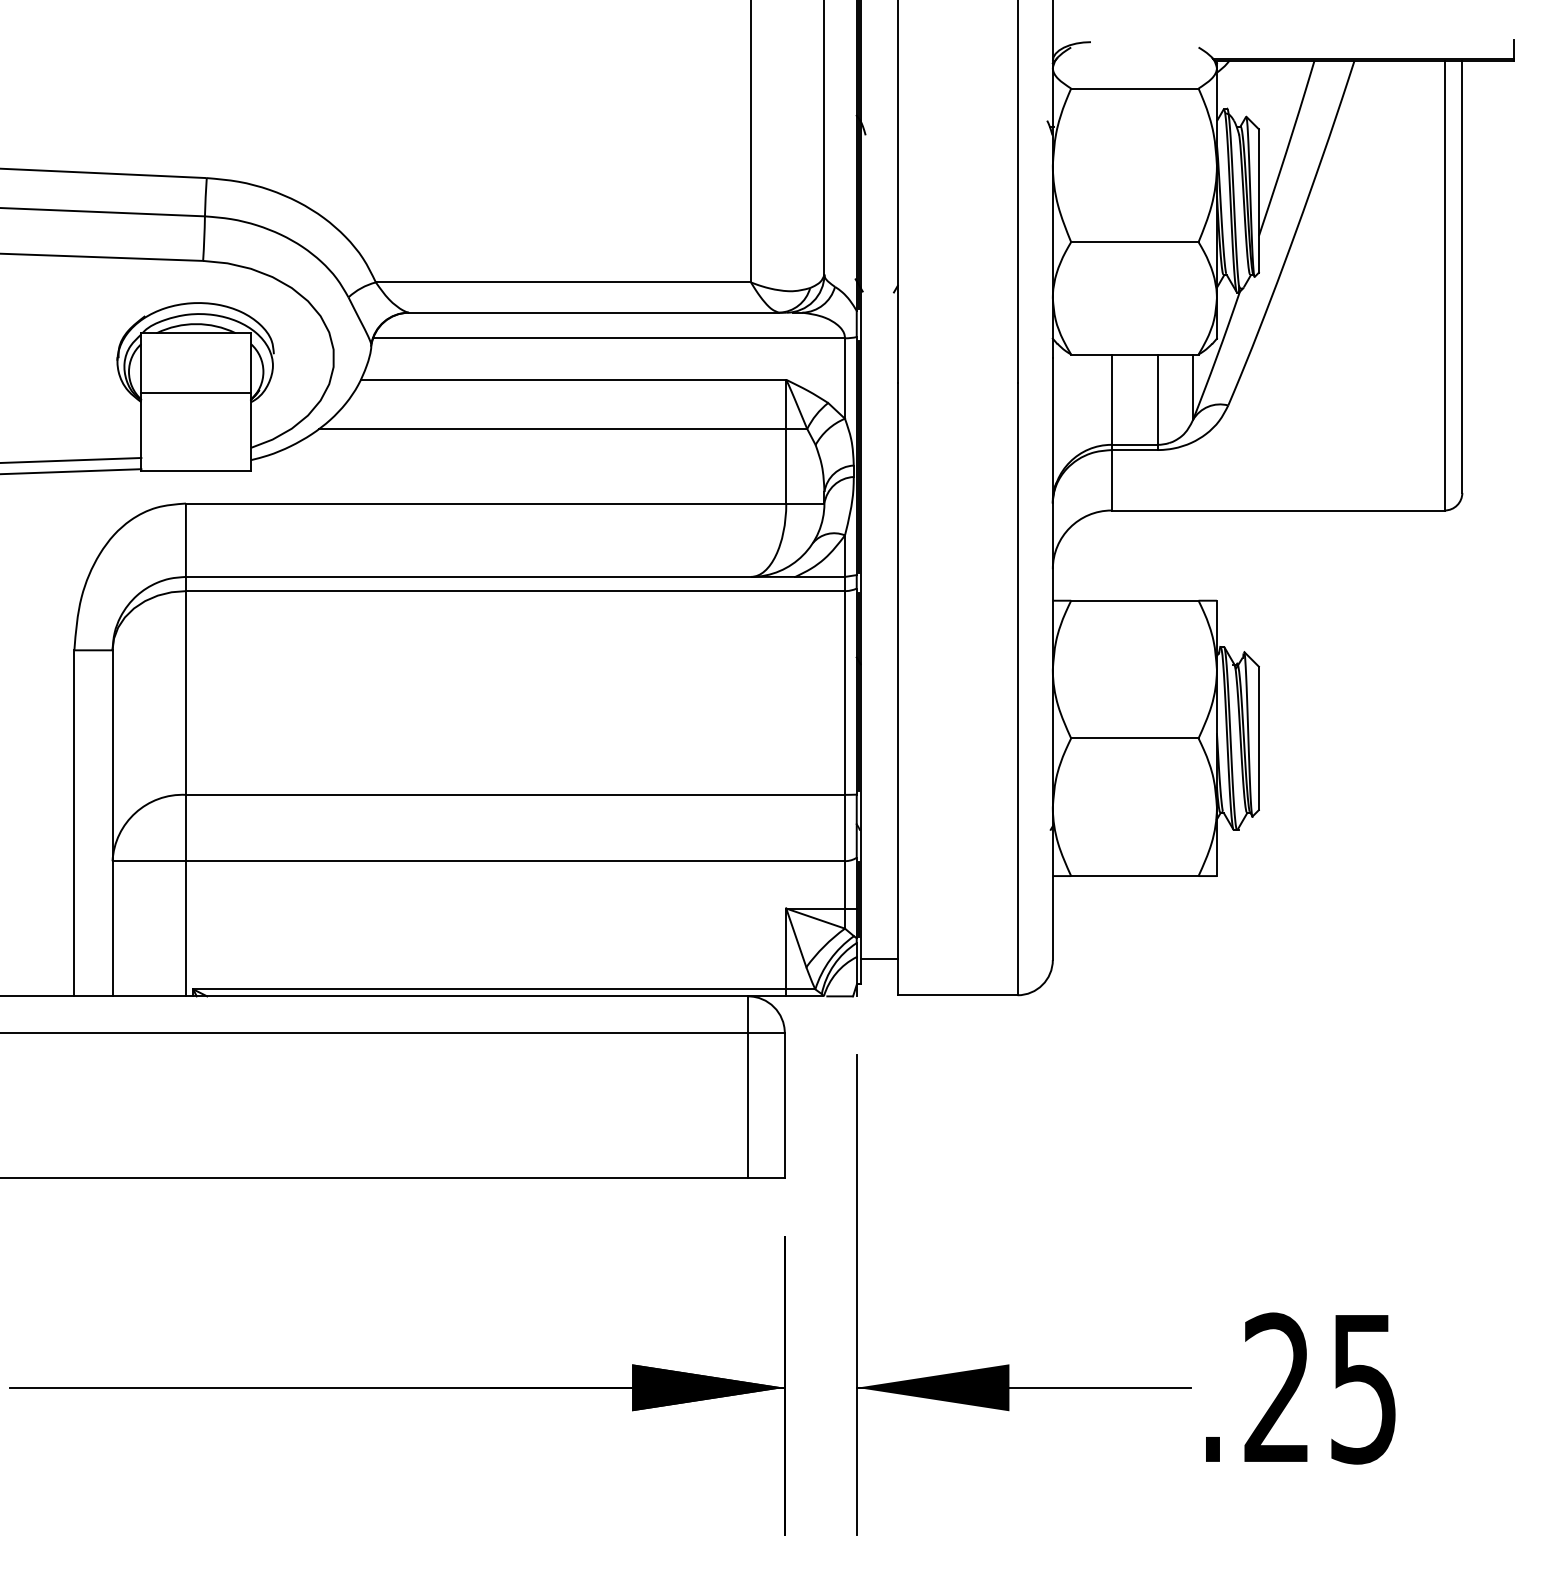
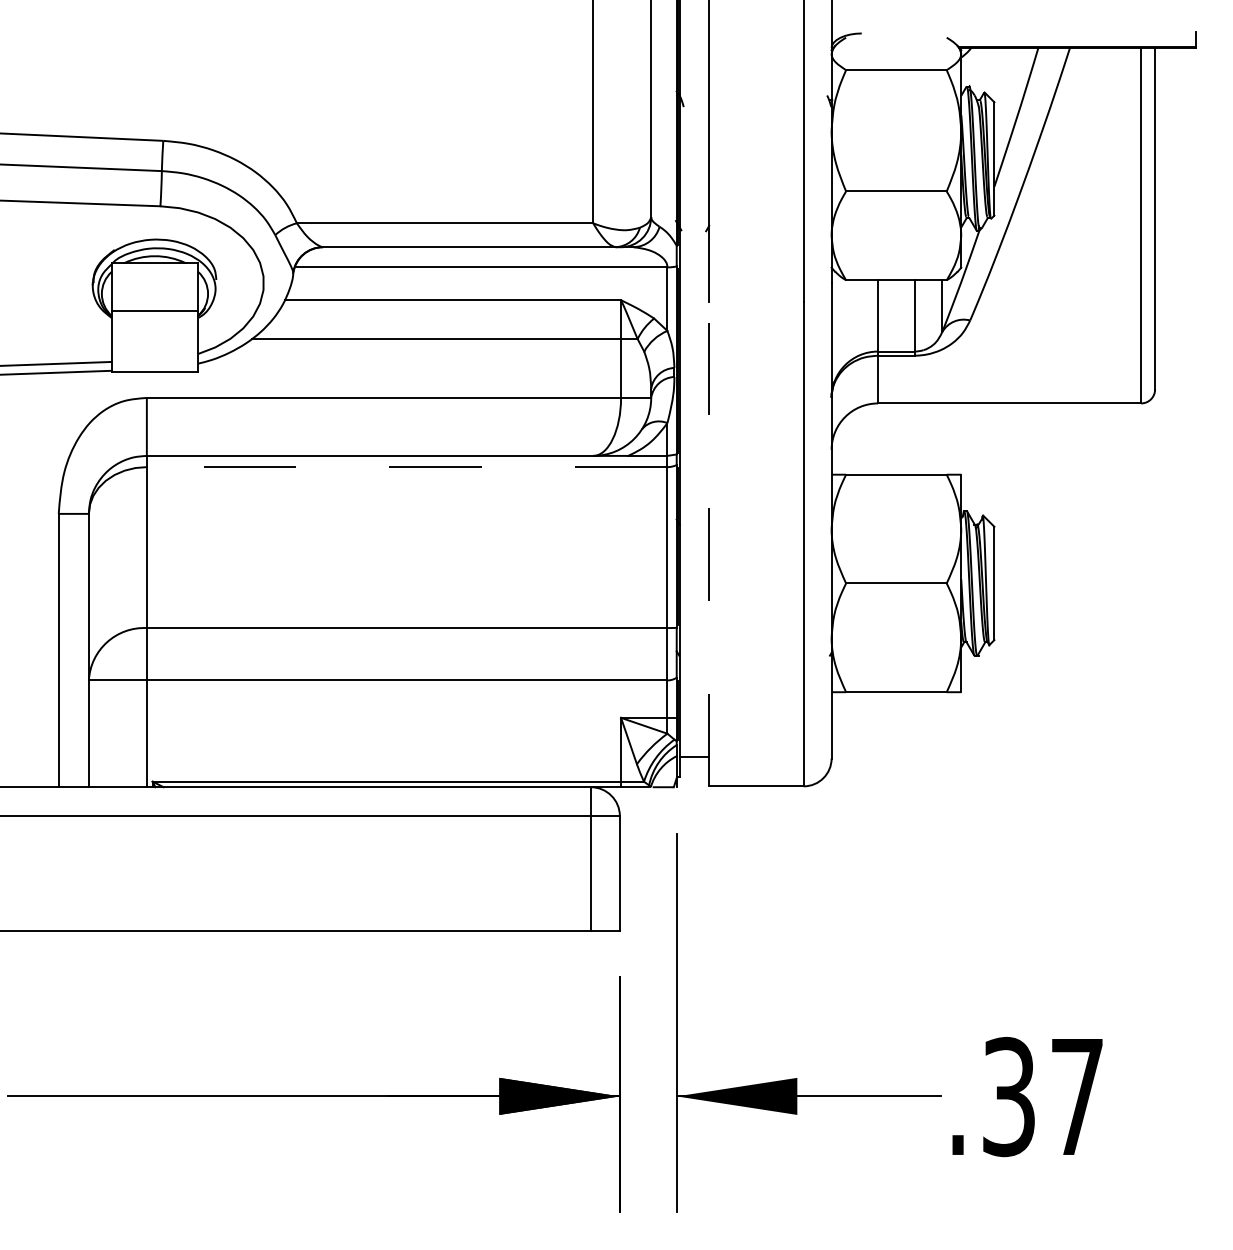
line: (515, 591) -> (407, 467), solid -> dashed
line: (897, 688) -> (708, 544), solid -> dashed
text: (1319, 1388) -> (1042, 1096), .25 -> .37

